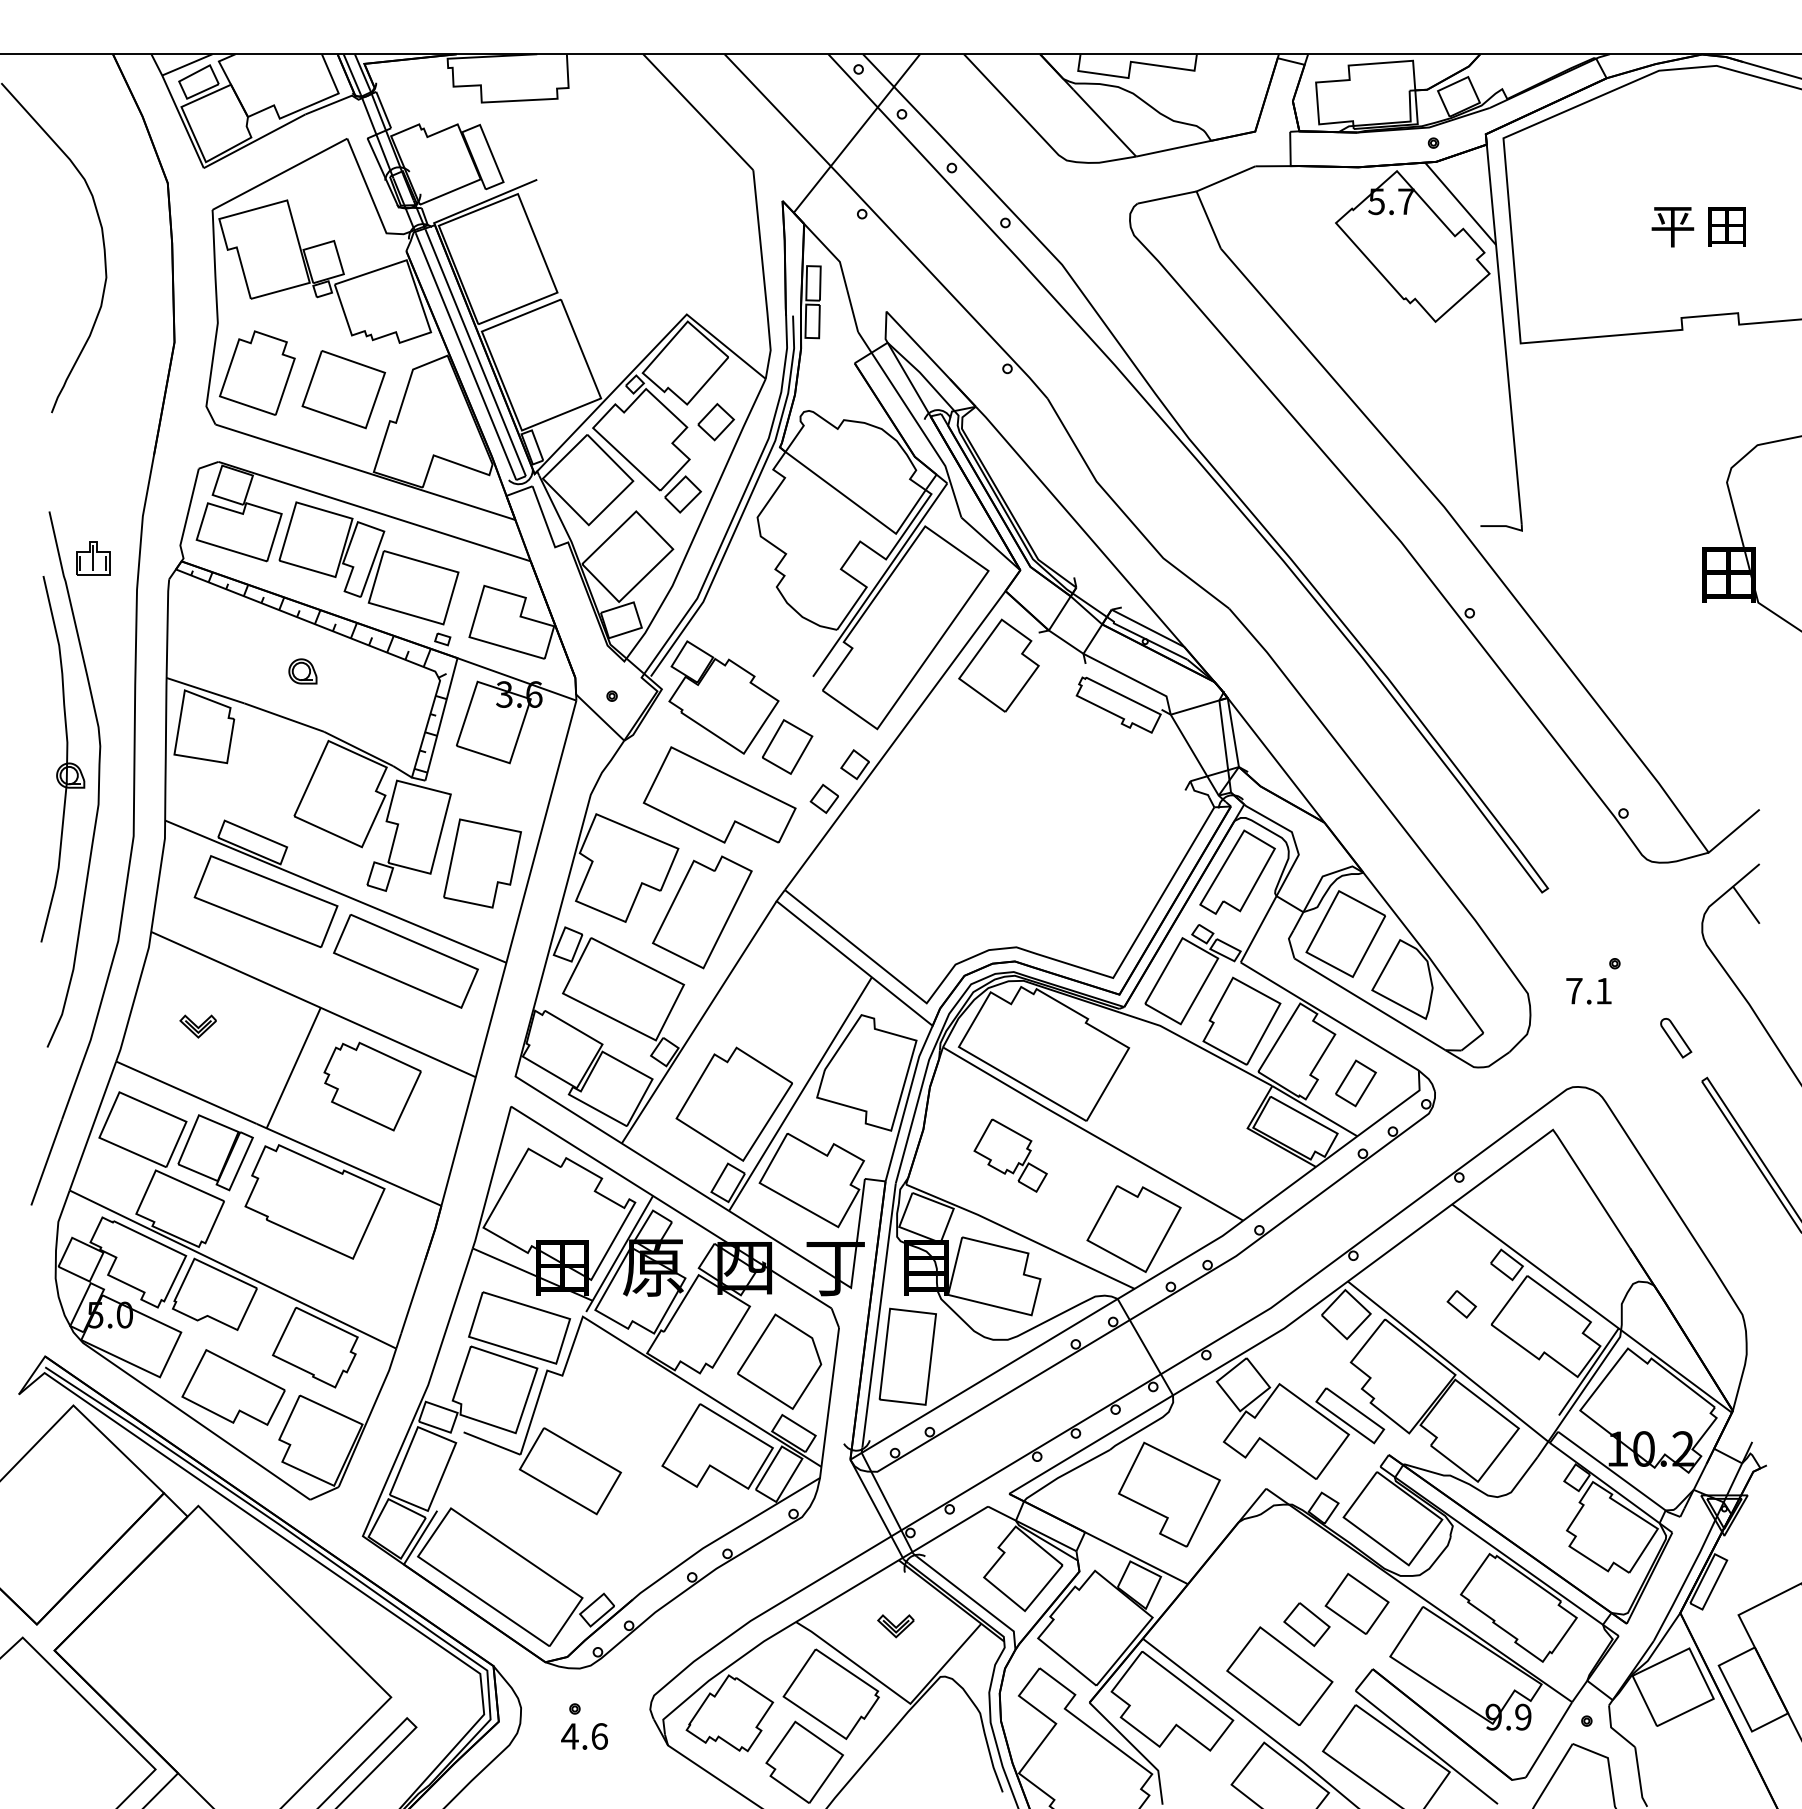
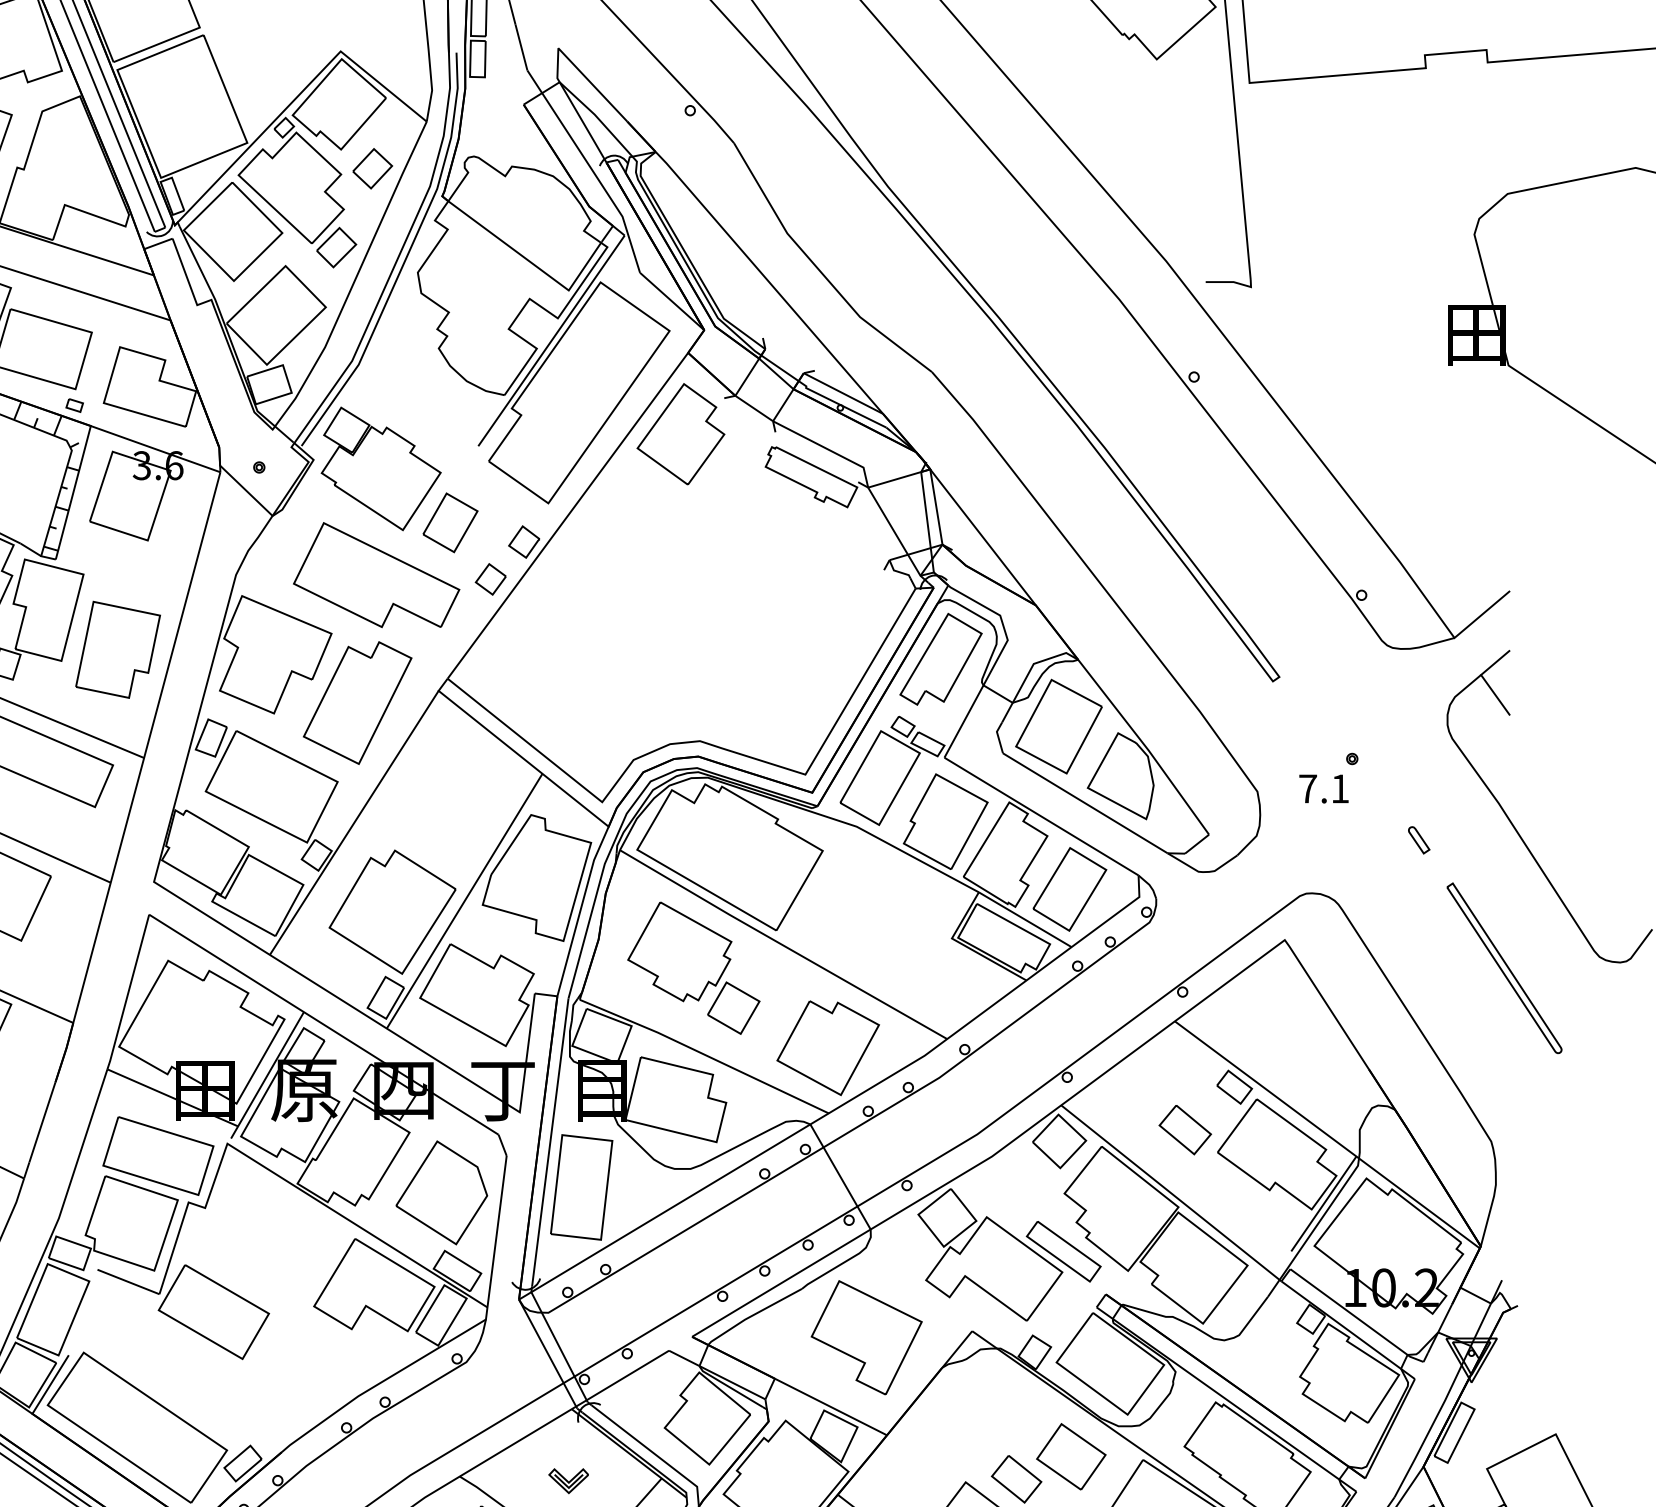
part: (1676, 1038) -> (1419, 840), size x0.62
part: (1355, 1083) -> (1069, 889), size x1.67
part: (1010, 1155) -> (693, 968), size x1.67
part: (1461, 1304) -> (1185, 1130), size x1.67

